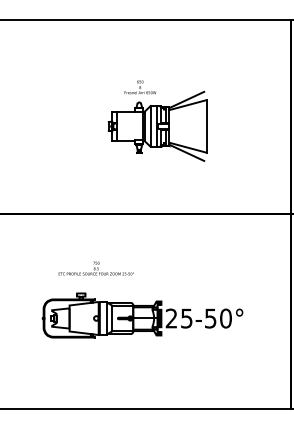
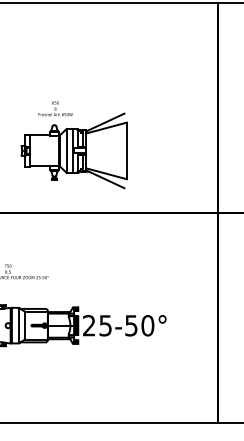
part: (157, 120) -> (74, 144), moved

